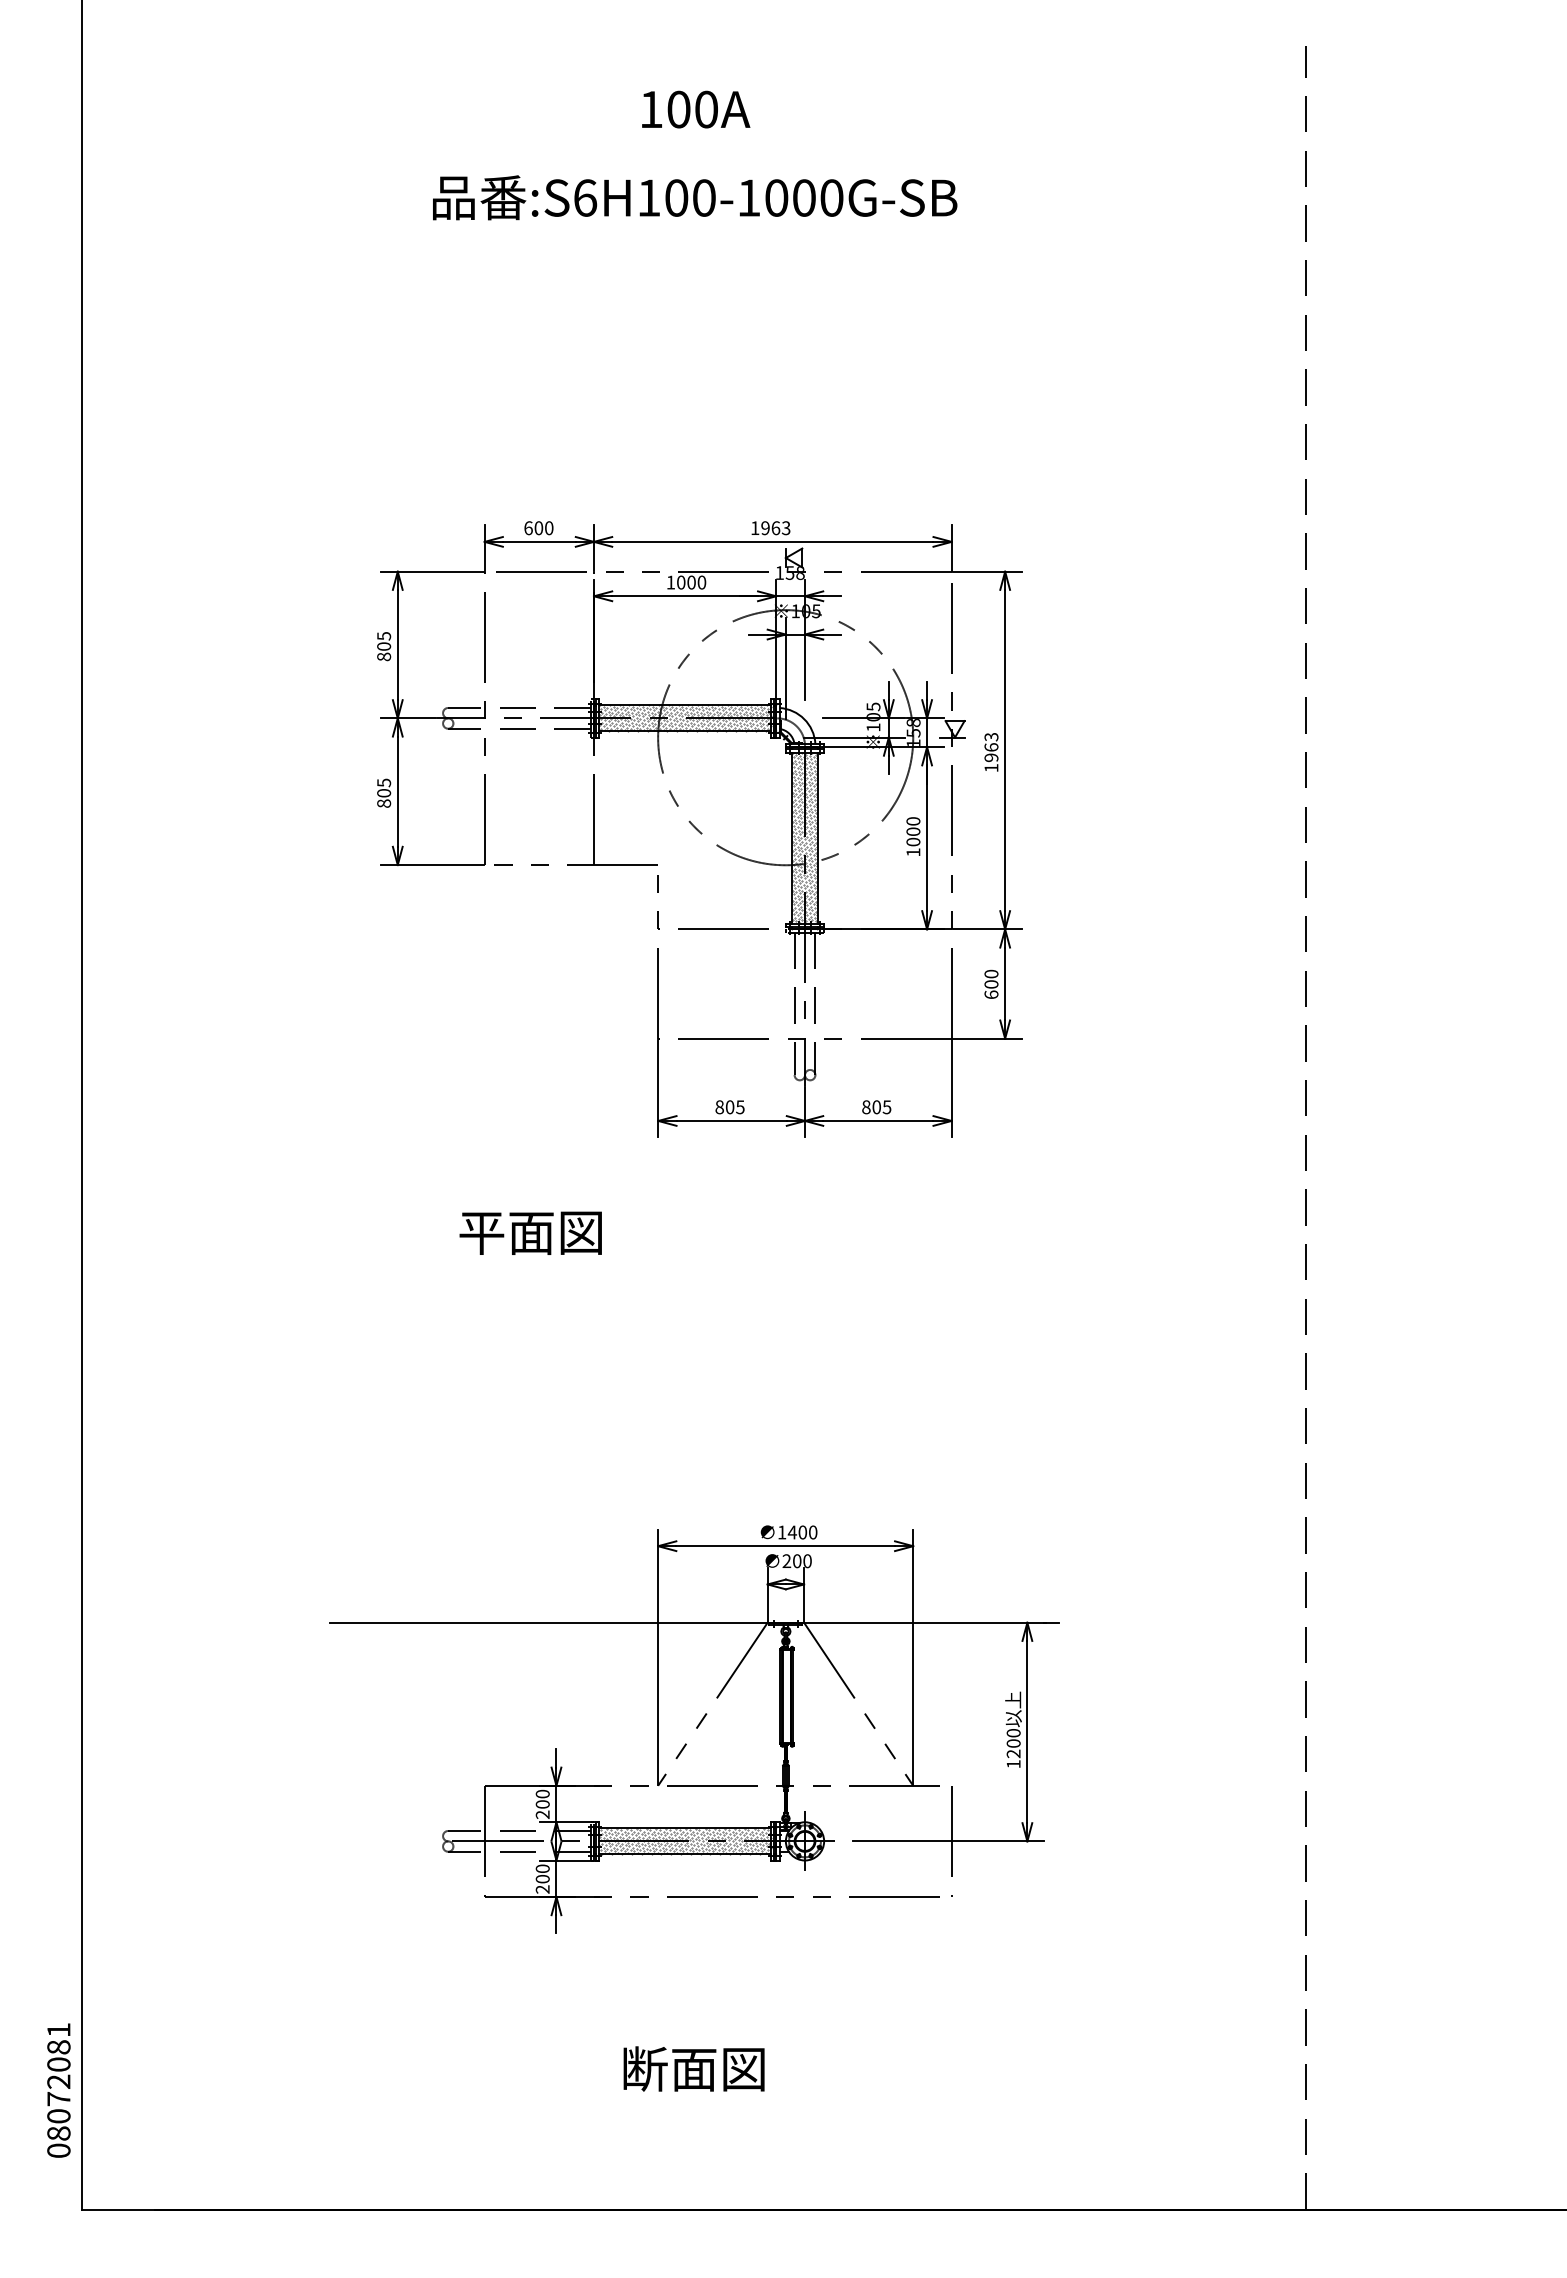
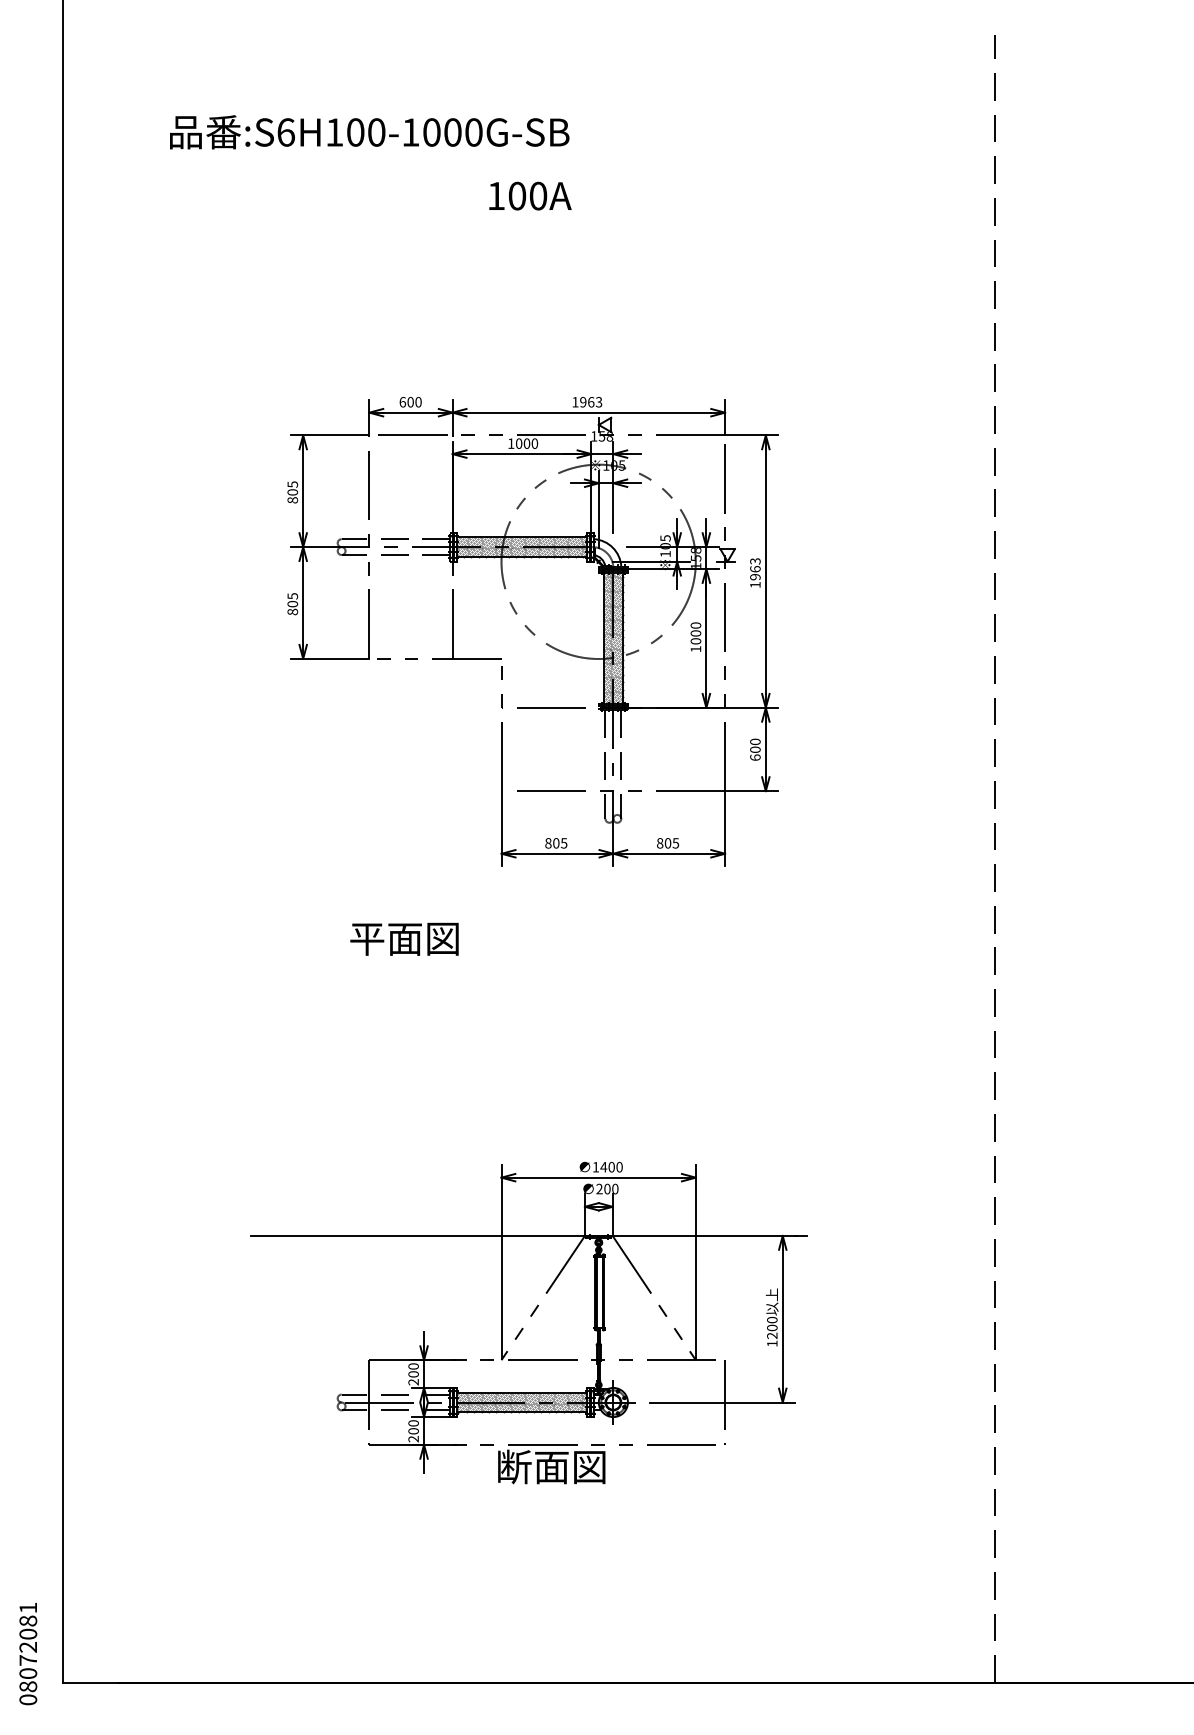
text: (696, 109) -> (530, 196), moved
text: (695, 197) -> (370, 132), moved
text: (693, 2068) -> (551, 1466), moved
text: (58, 2090) -> (28, 1653), moved

